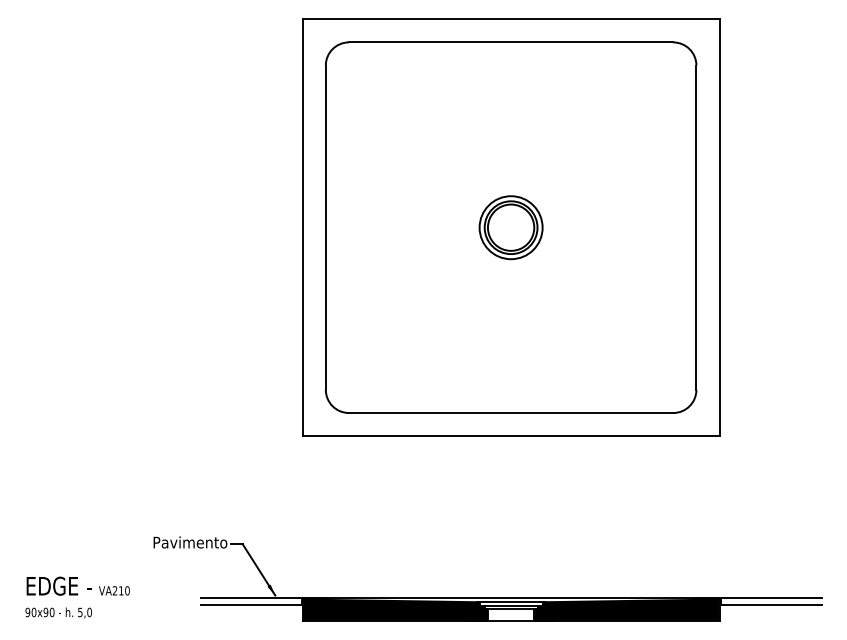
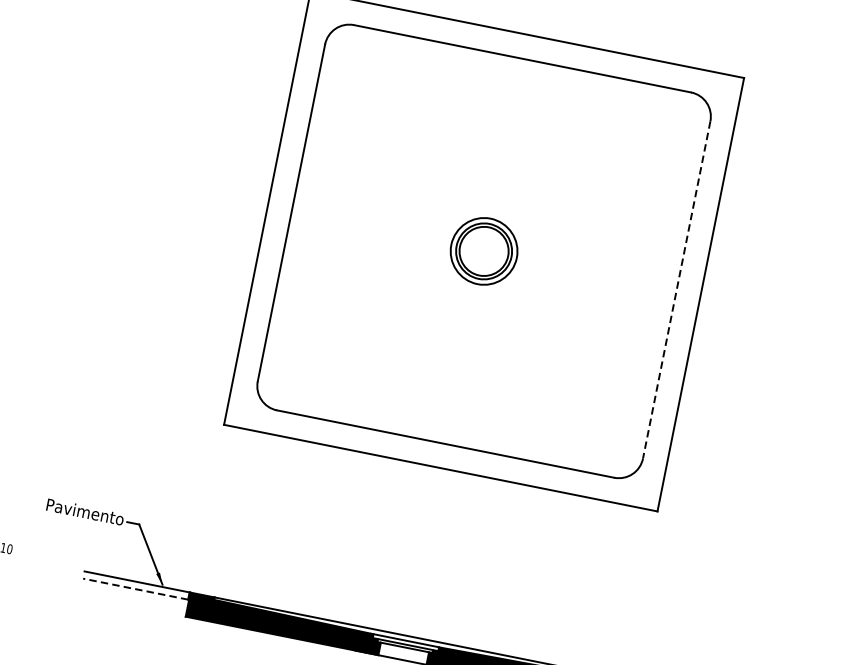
line: (696, 228) -> (676, 290), solid -> dashed
line: (251, 604) -> (135, 589), solid -> dashed

